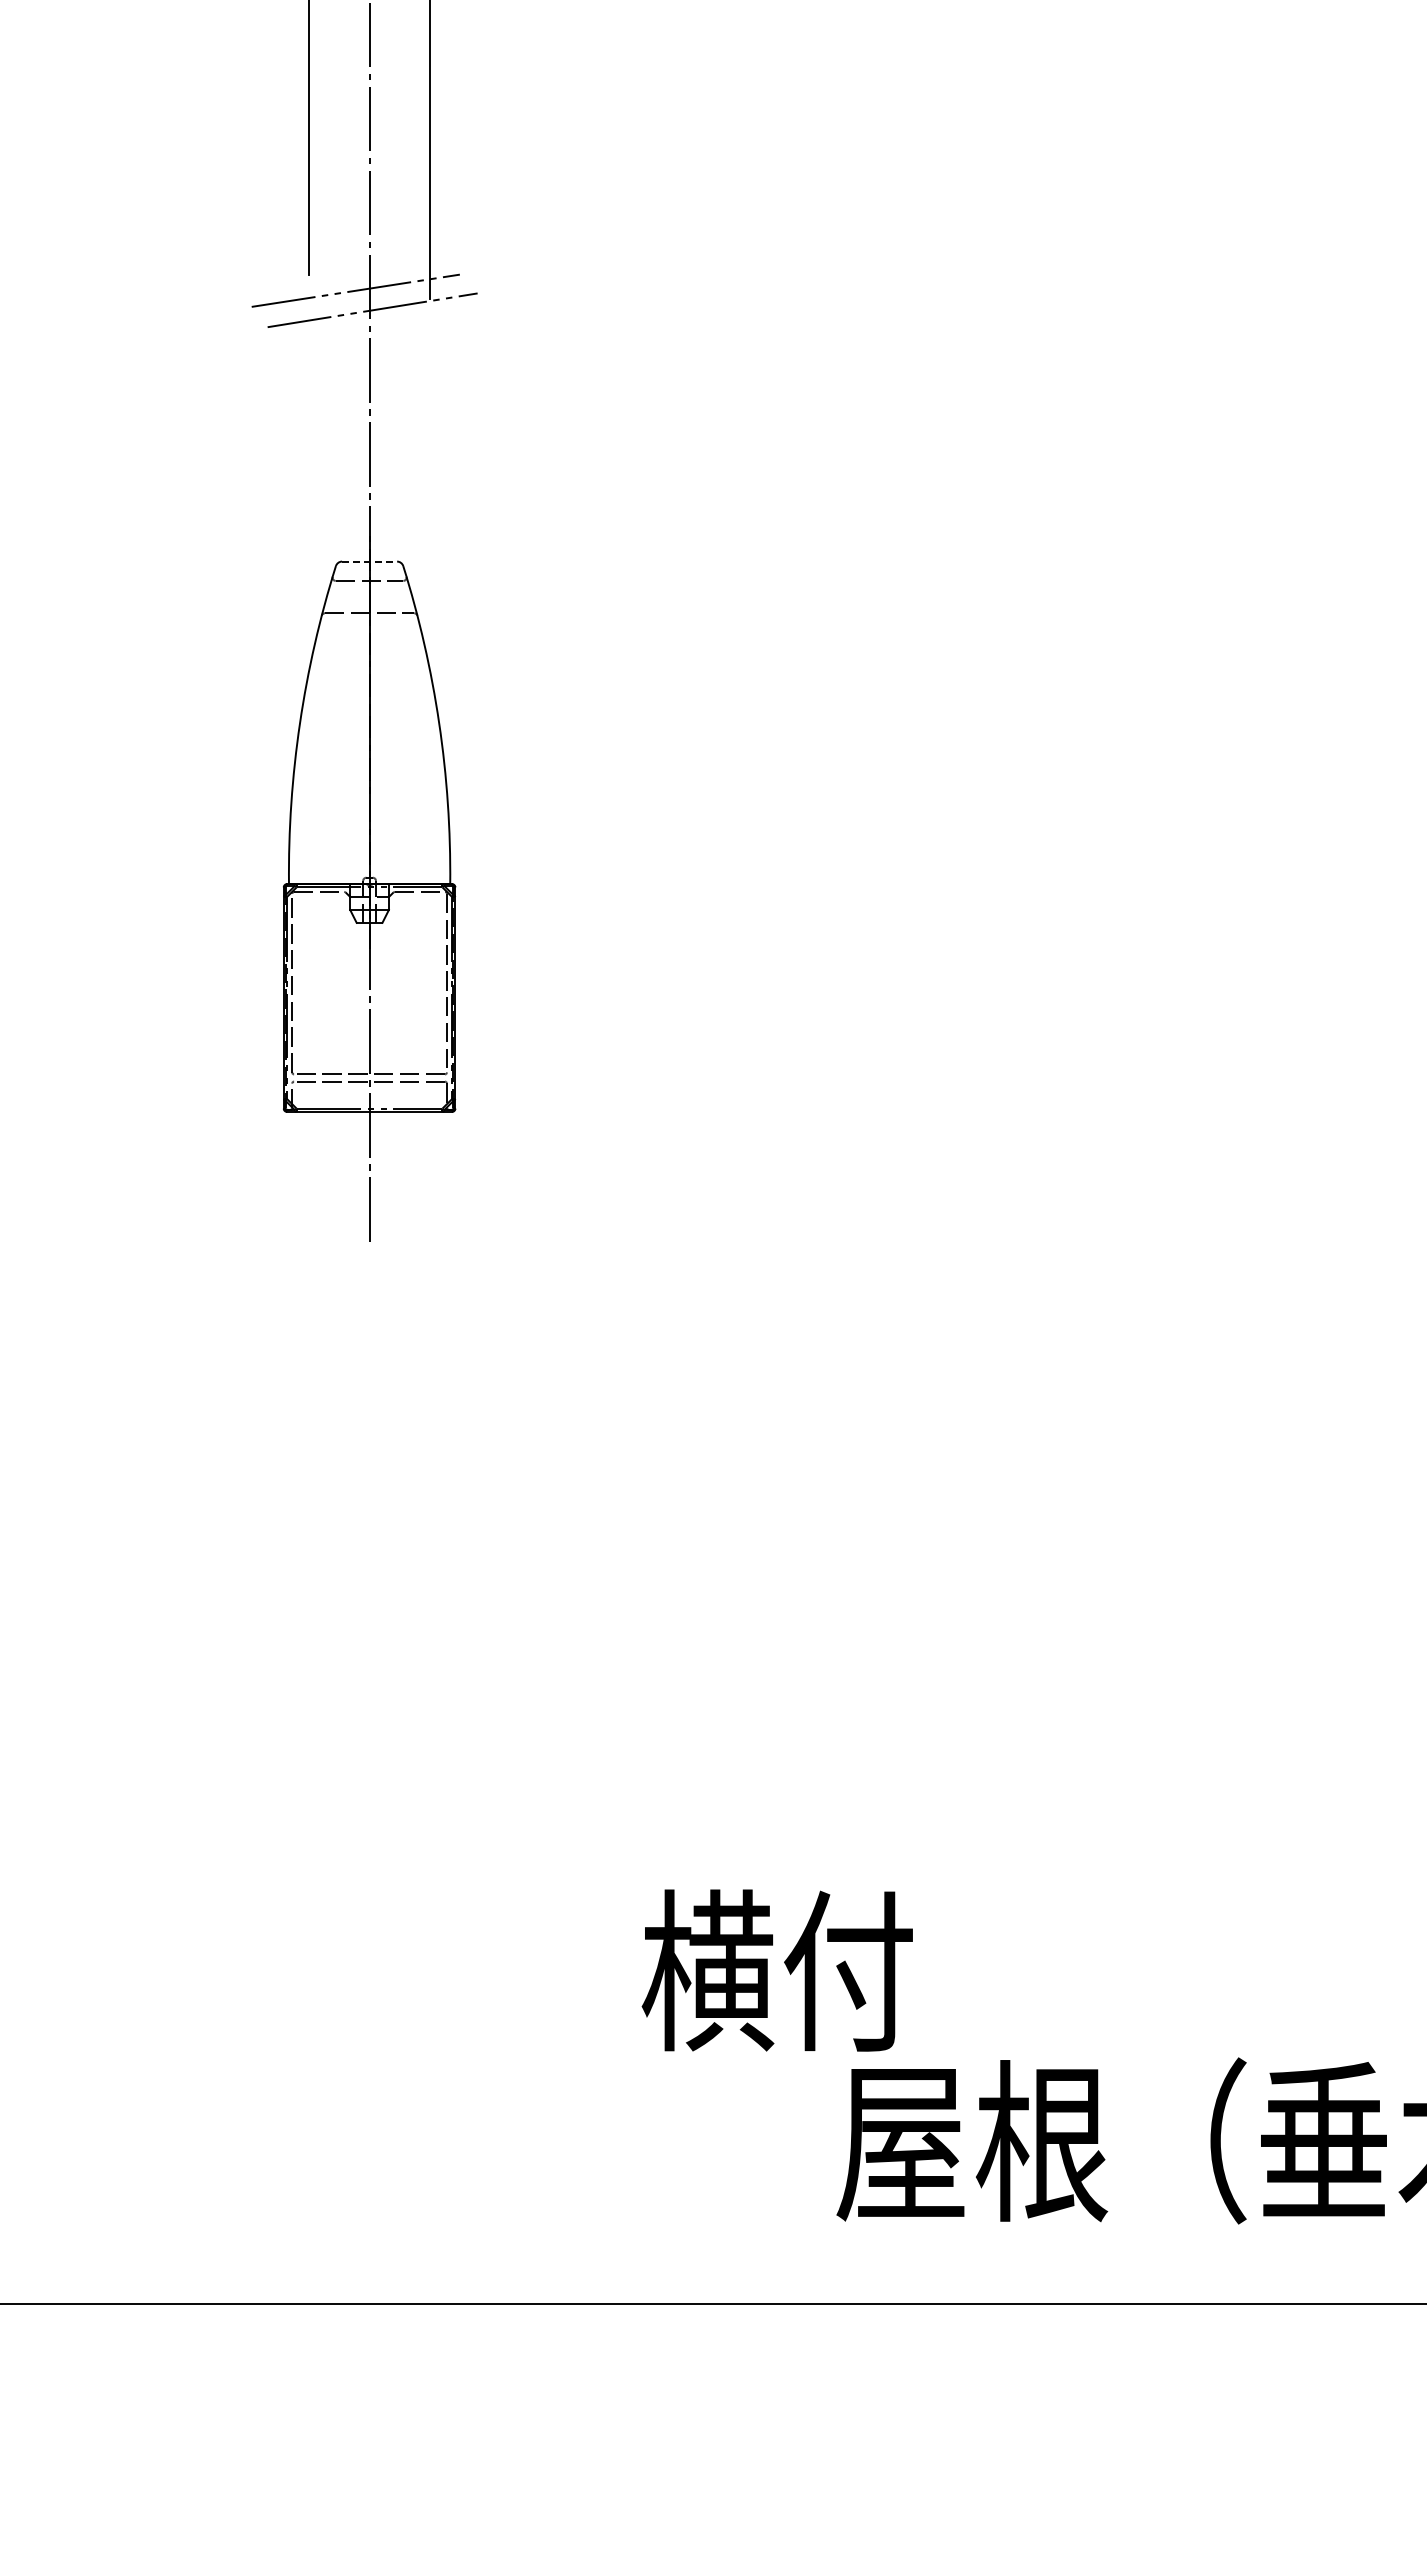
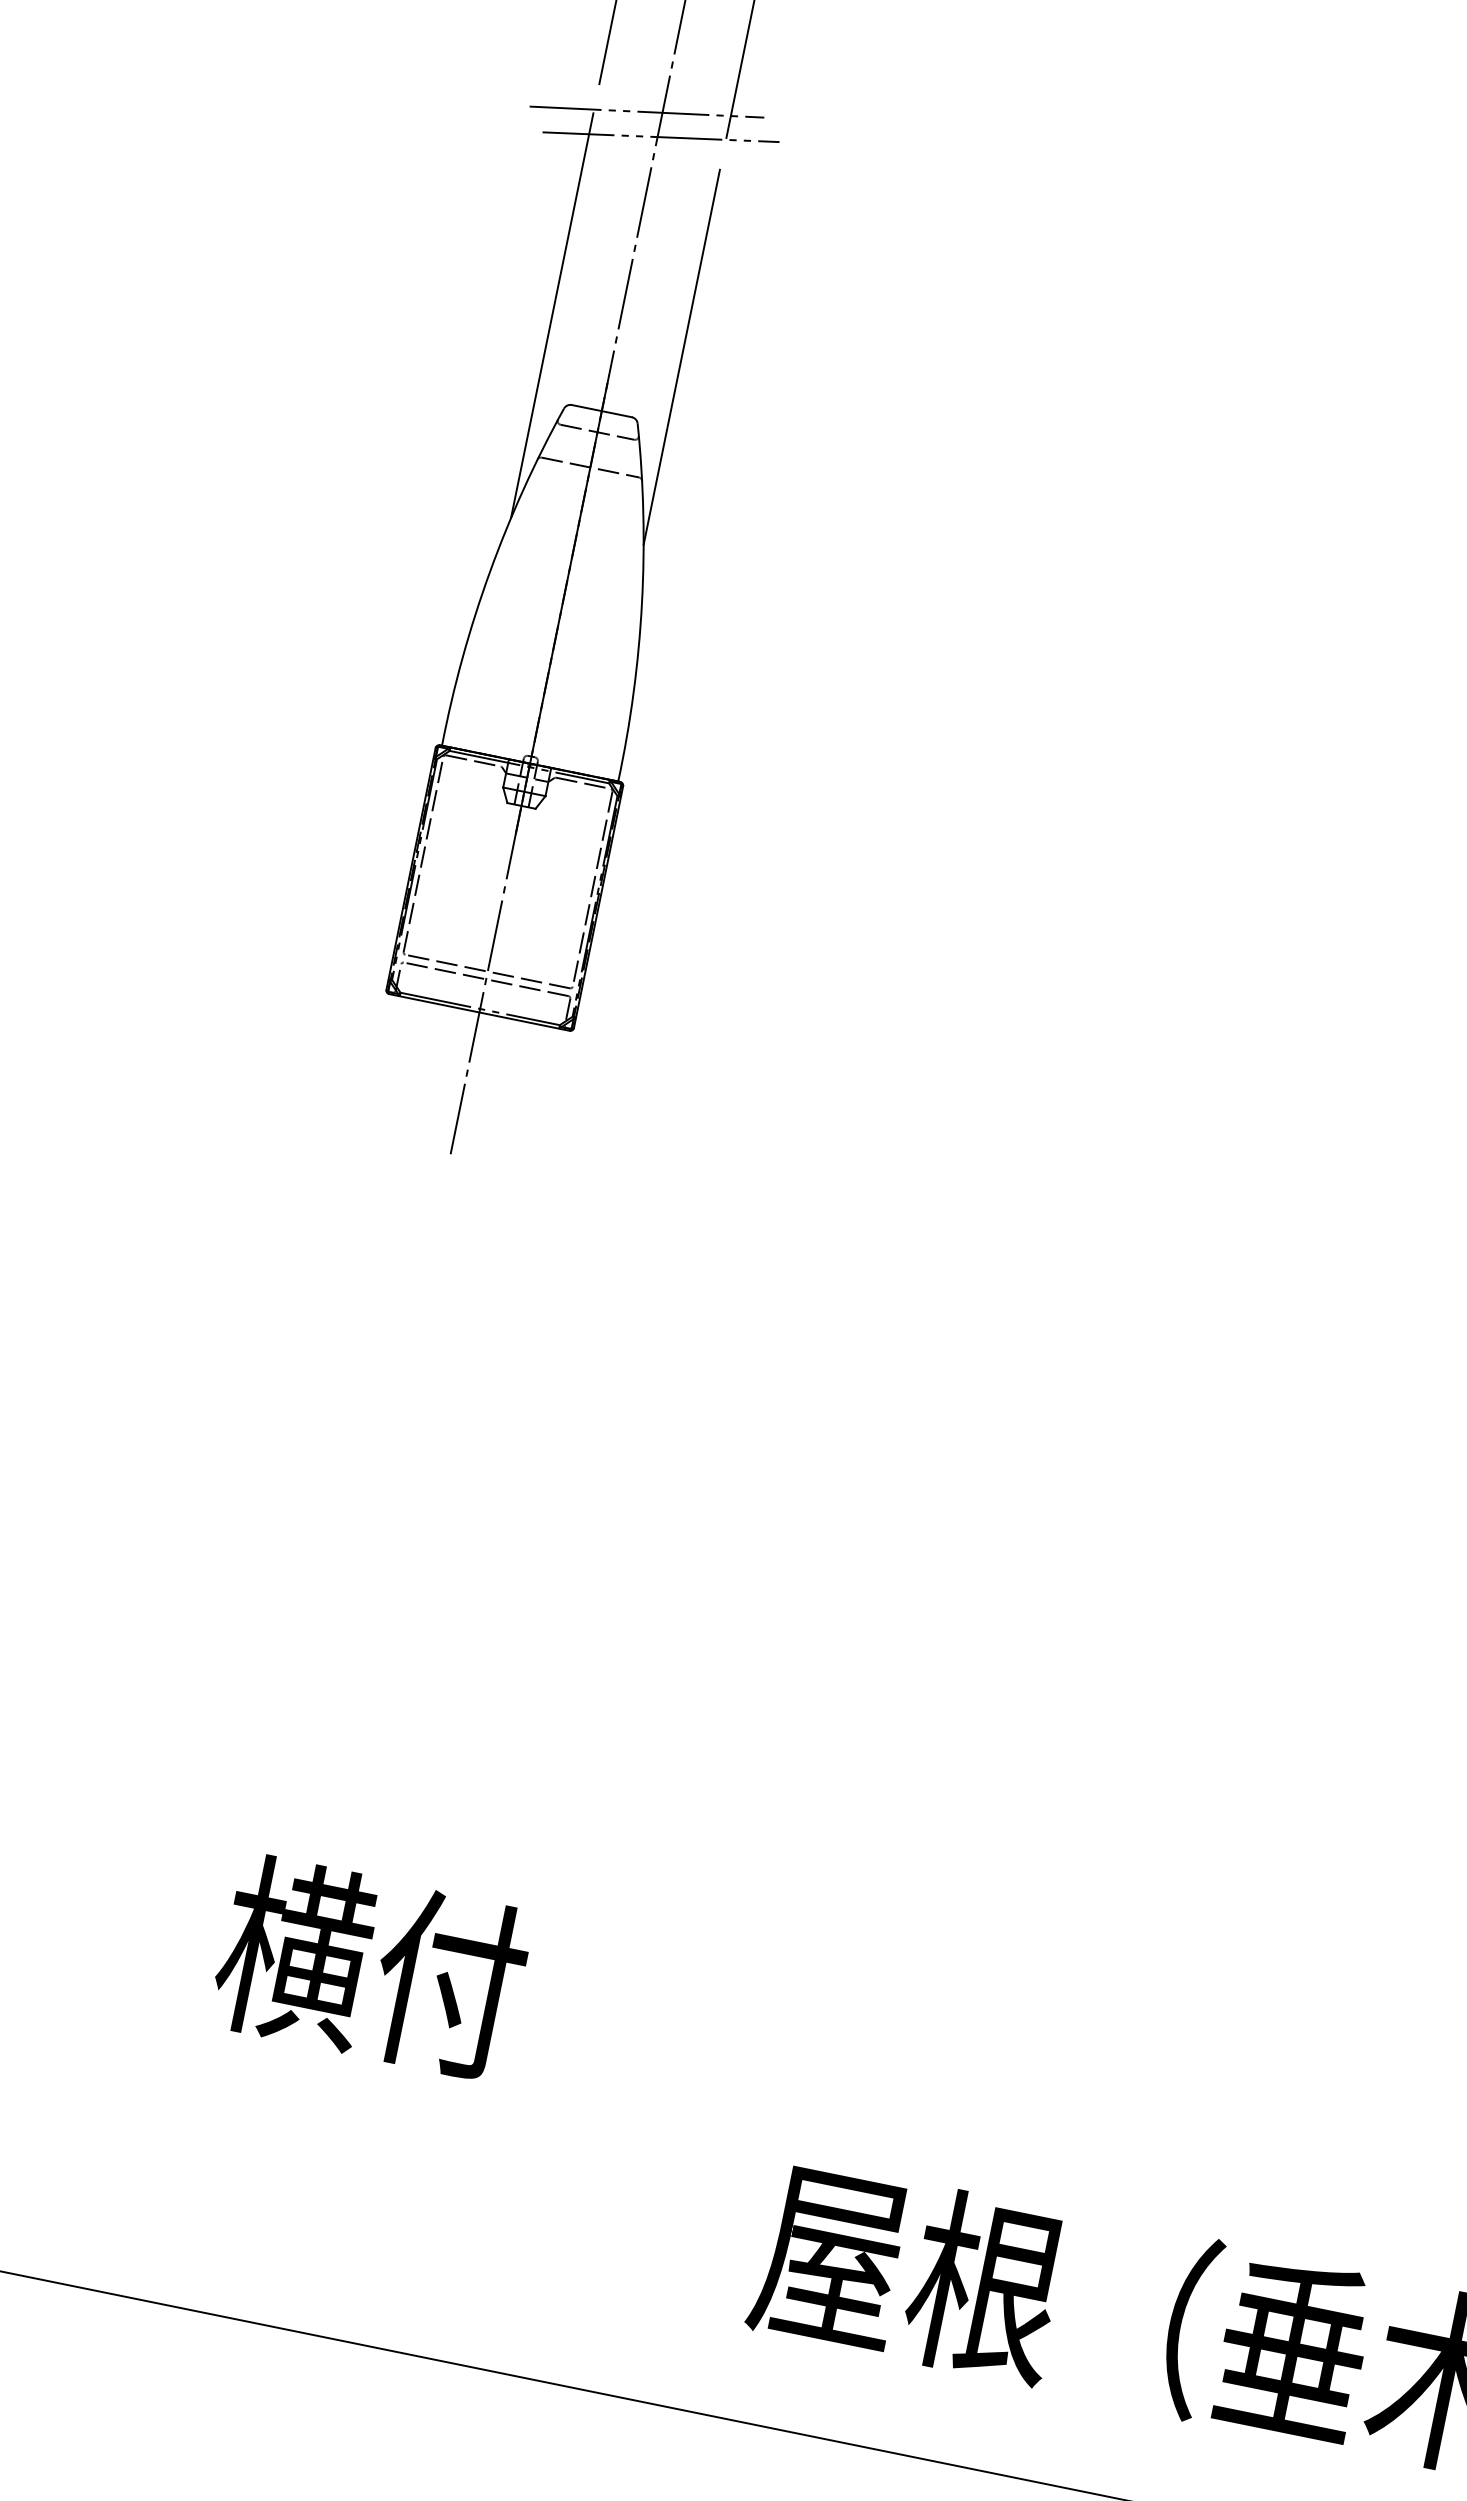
line: (308, 486) -> (551, 315), added
line: (430, 499) -> (682, 356), added
line: (369, 561) -> (601, 411), dashed -> solid
text: (776, 1970) -> (370, 1967), moved

